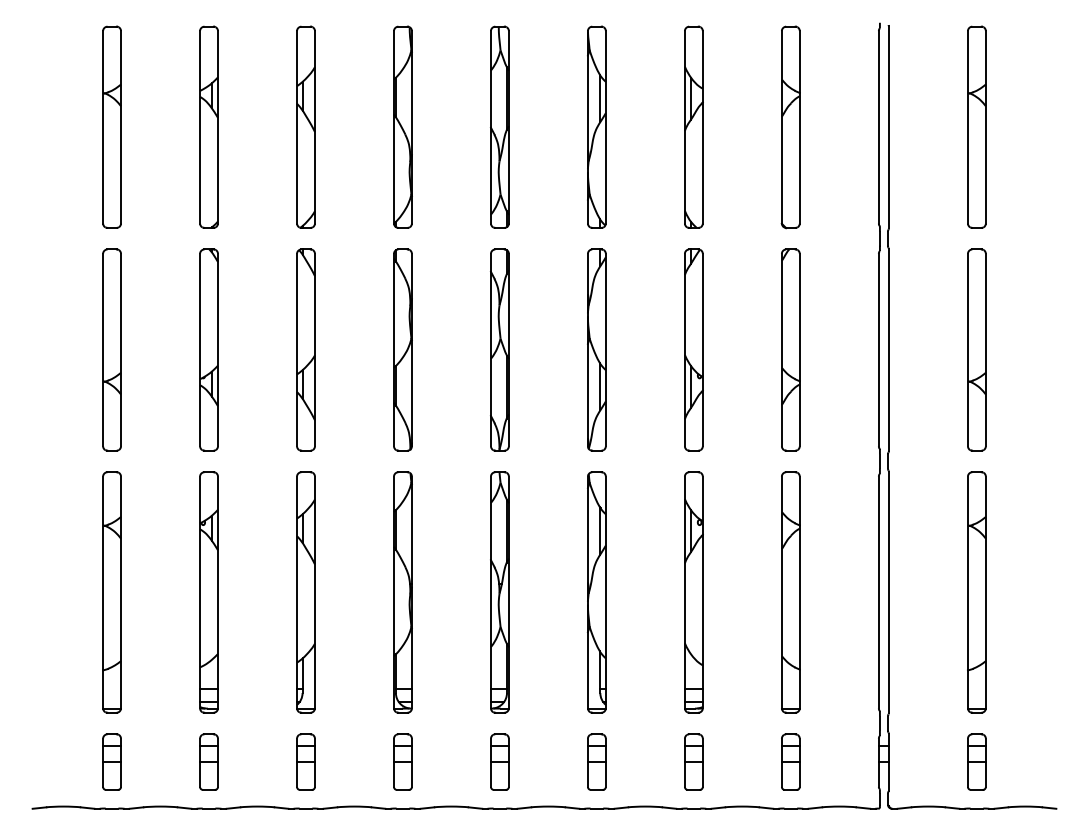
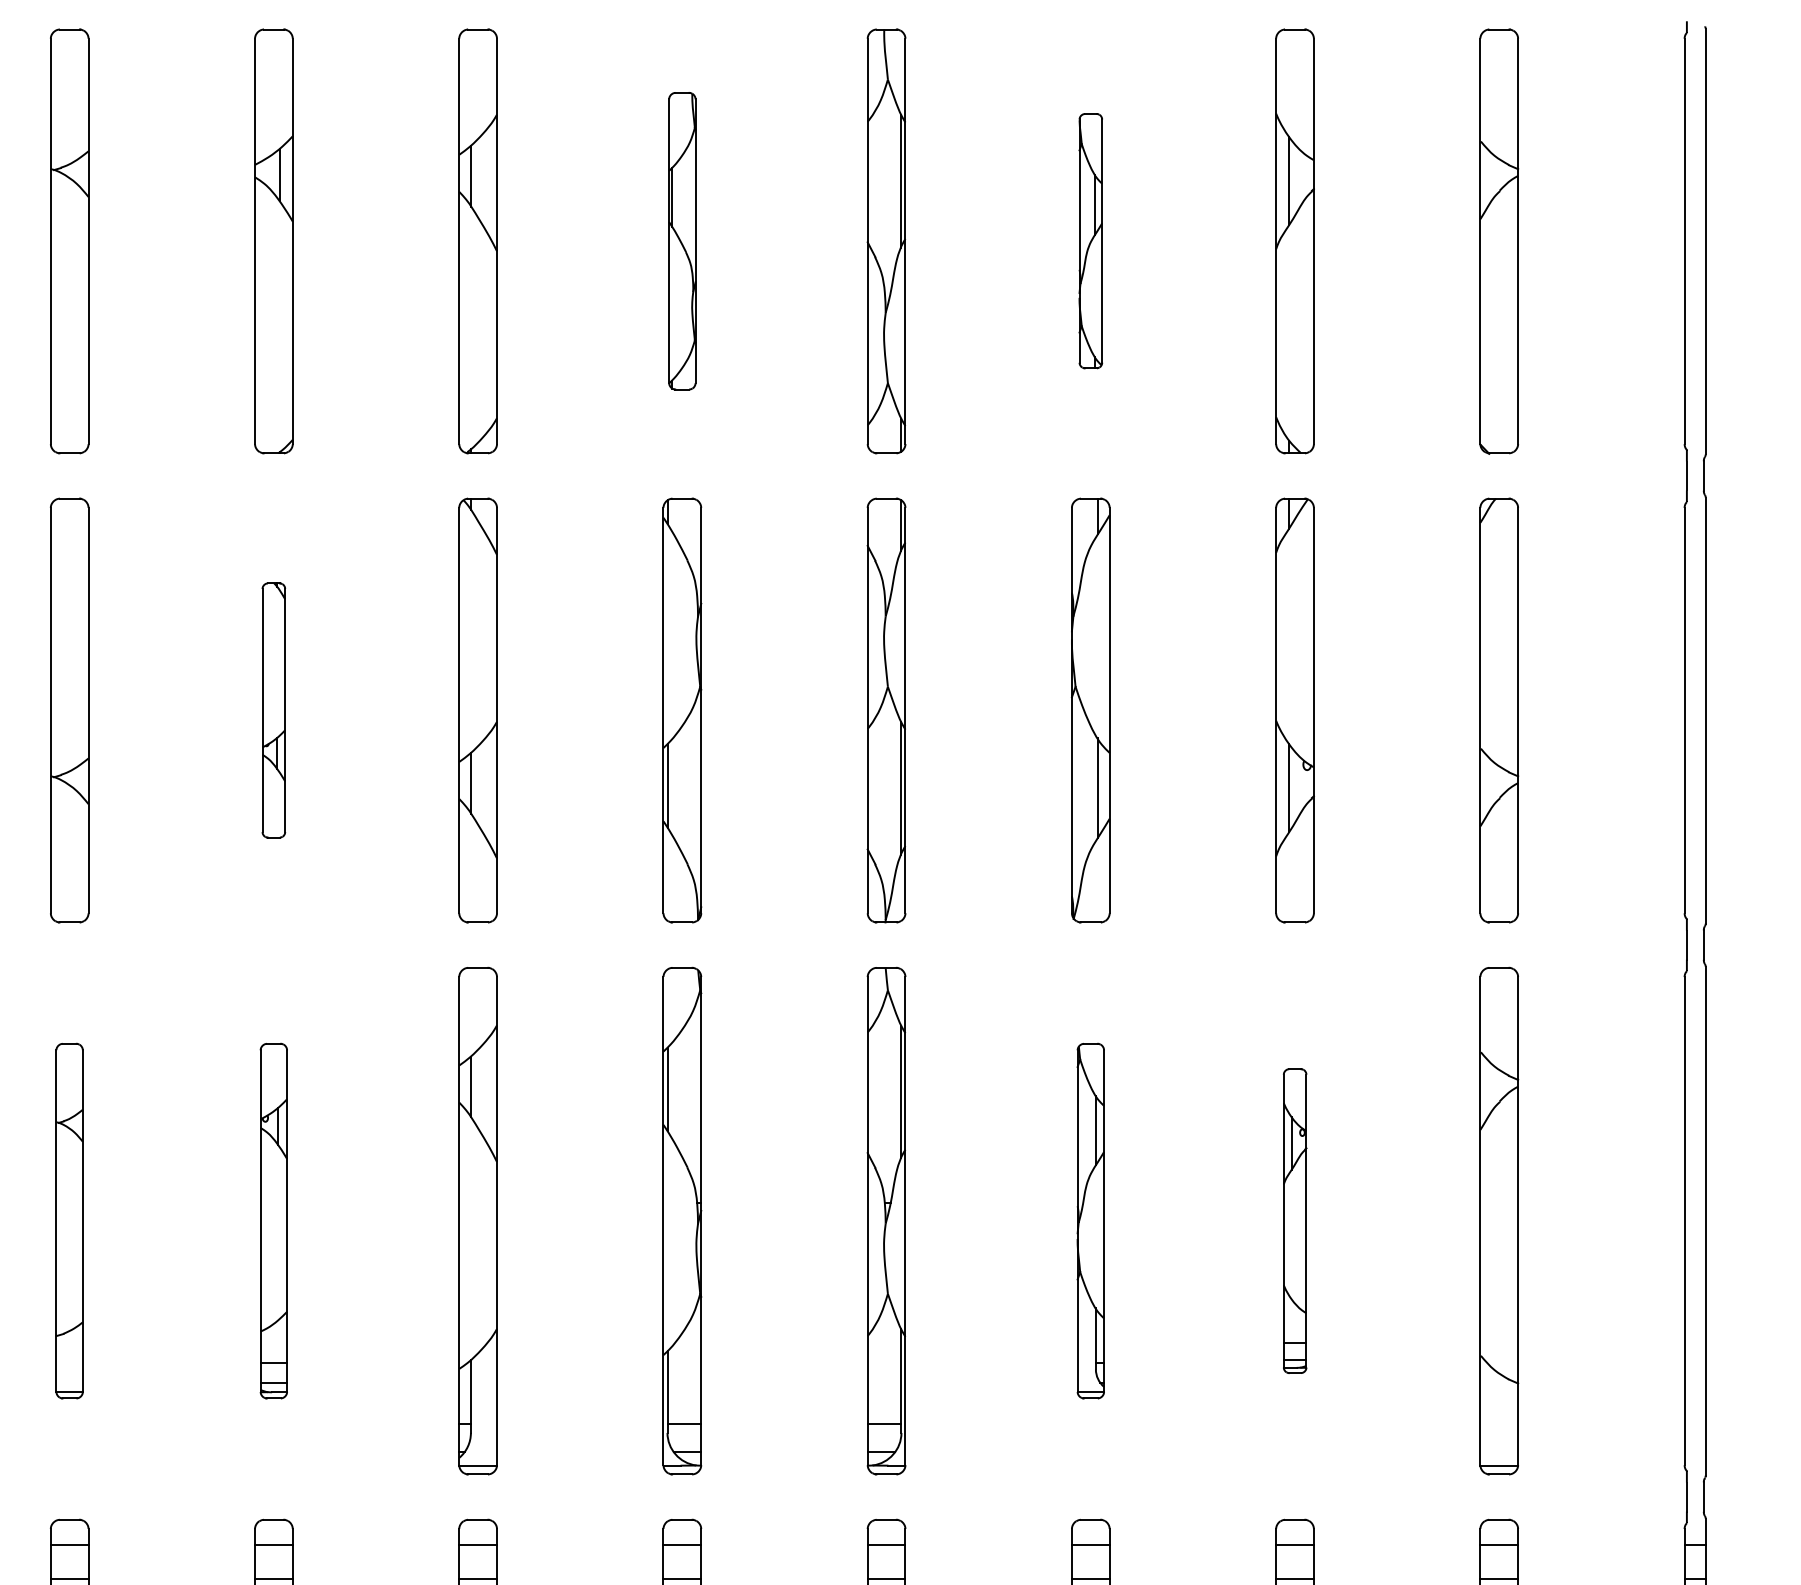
part: (402, 126) -> (681, 239), size x0.7
part: (596, 126) -> (1089, 239), size x0.6
part: (208, 349) -> (272, 709), size x0.6
part: (111, 592) -> (68, 1221), size x0.7
part: (208, 592) -> (272, 1221), size x0.7
part: (596, 592) -> (1089, 1221), size x0.7
part: (693, 592) -> (1294, 1221), size x0.6

